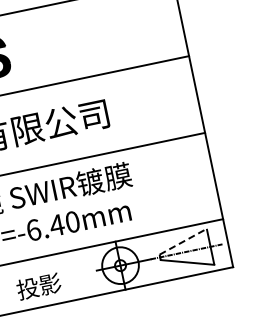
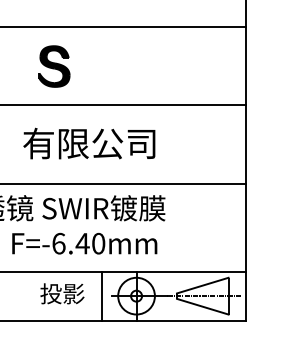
line: (182, 241) -> (202, 285), dashed -> solid
line: (87, 271) -> (102, 295), added
text: (38, 286) -> (62, 293), moved

